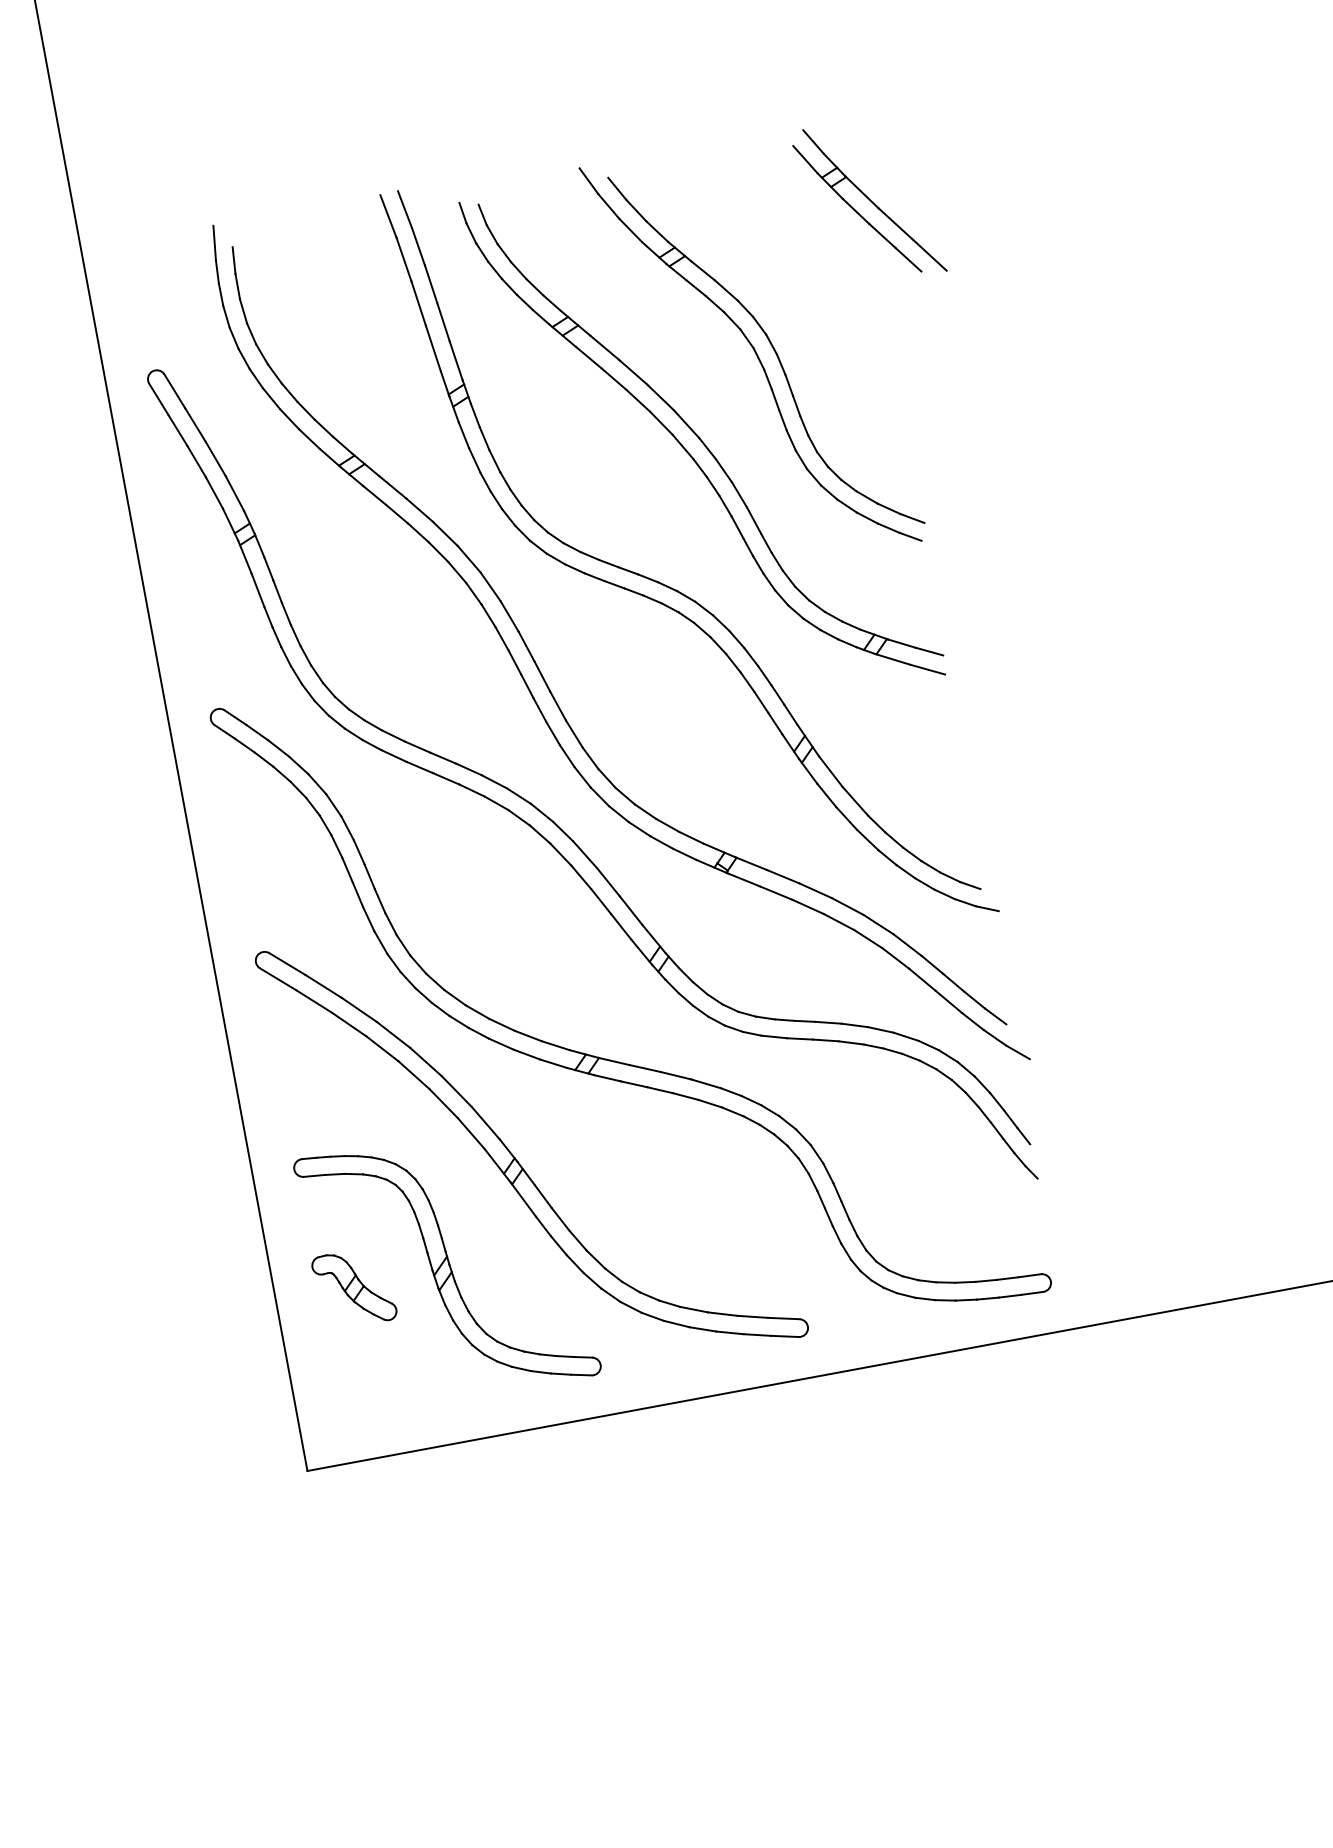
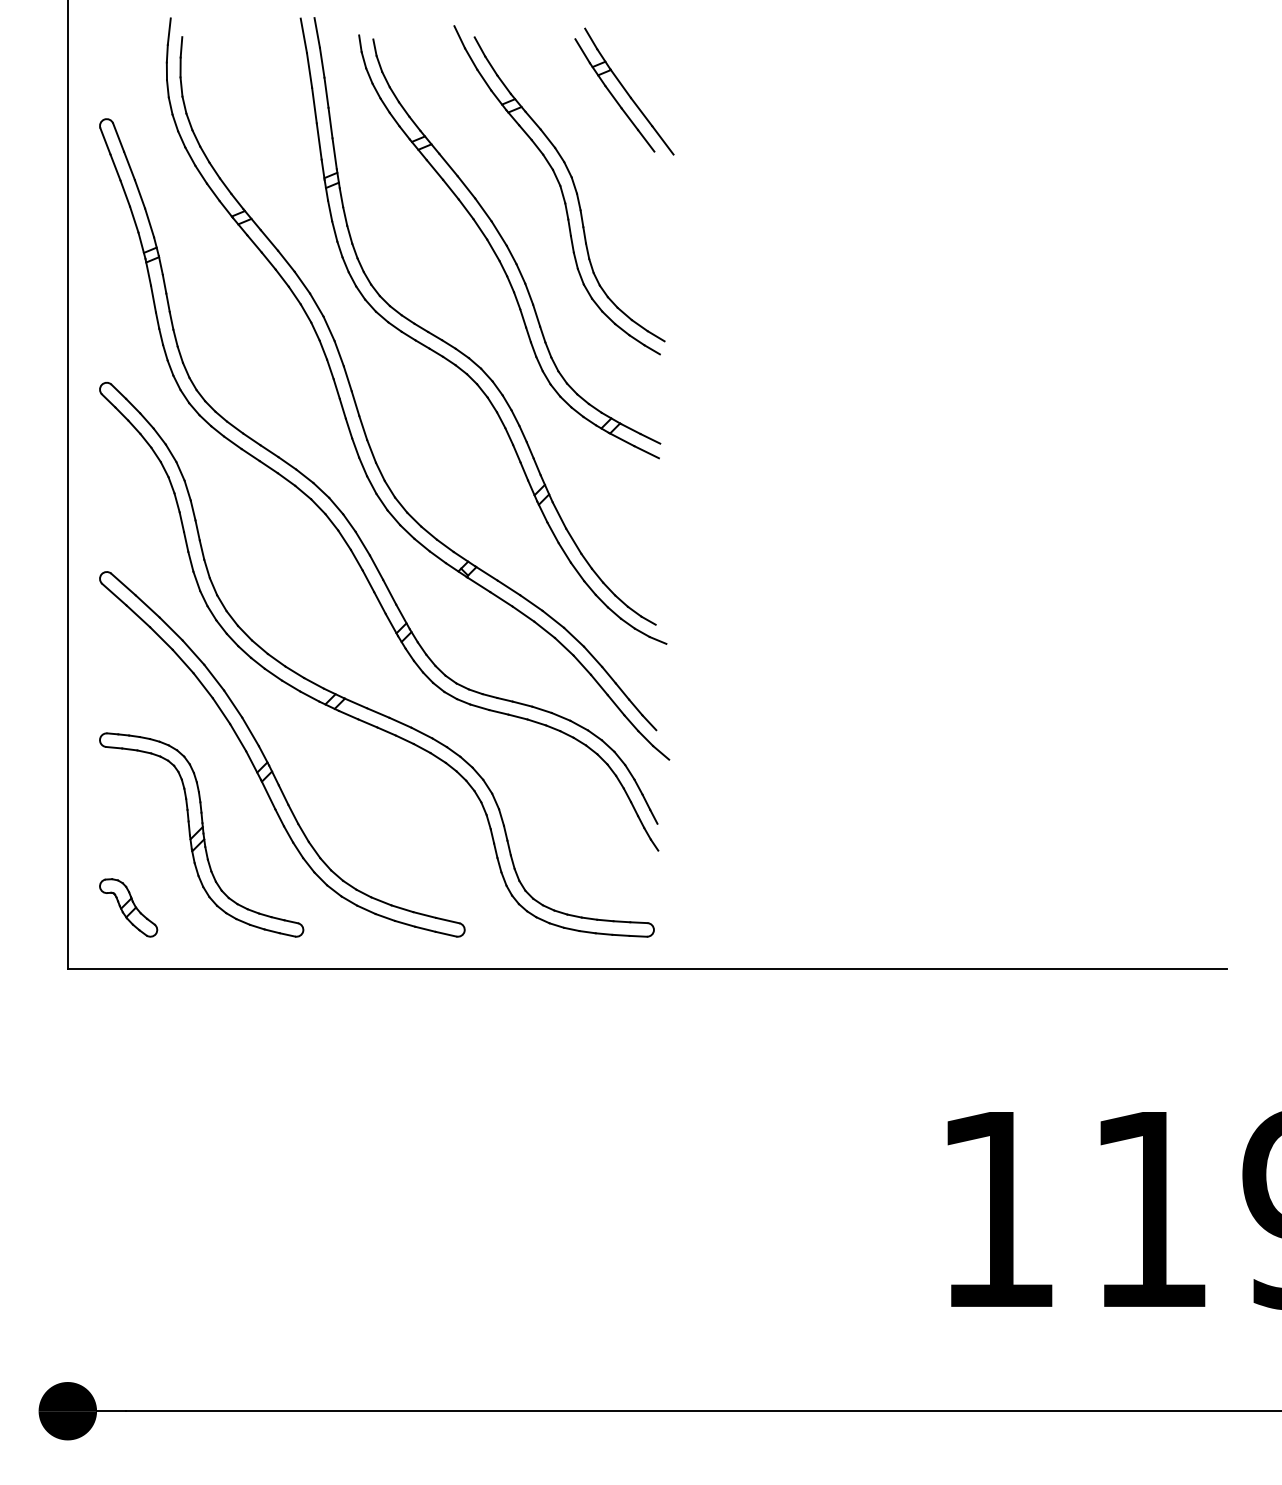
part: (868, 201) -> (624, 91), moved
part: (354, 1287) -> (128, 907), moved

